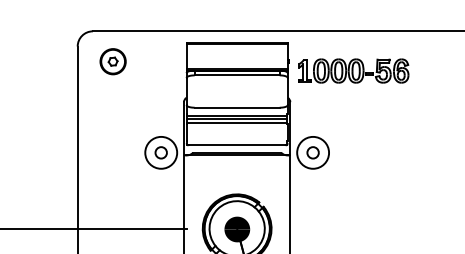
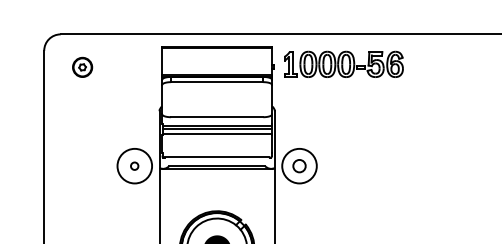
part: (112, 61) -> (81, 67), size x0.7
part: (353, 70) -> (343, 63), moved
circle: (160, 152) -> (134, 165), size x0.6

